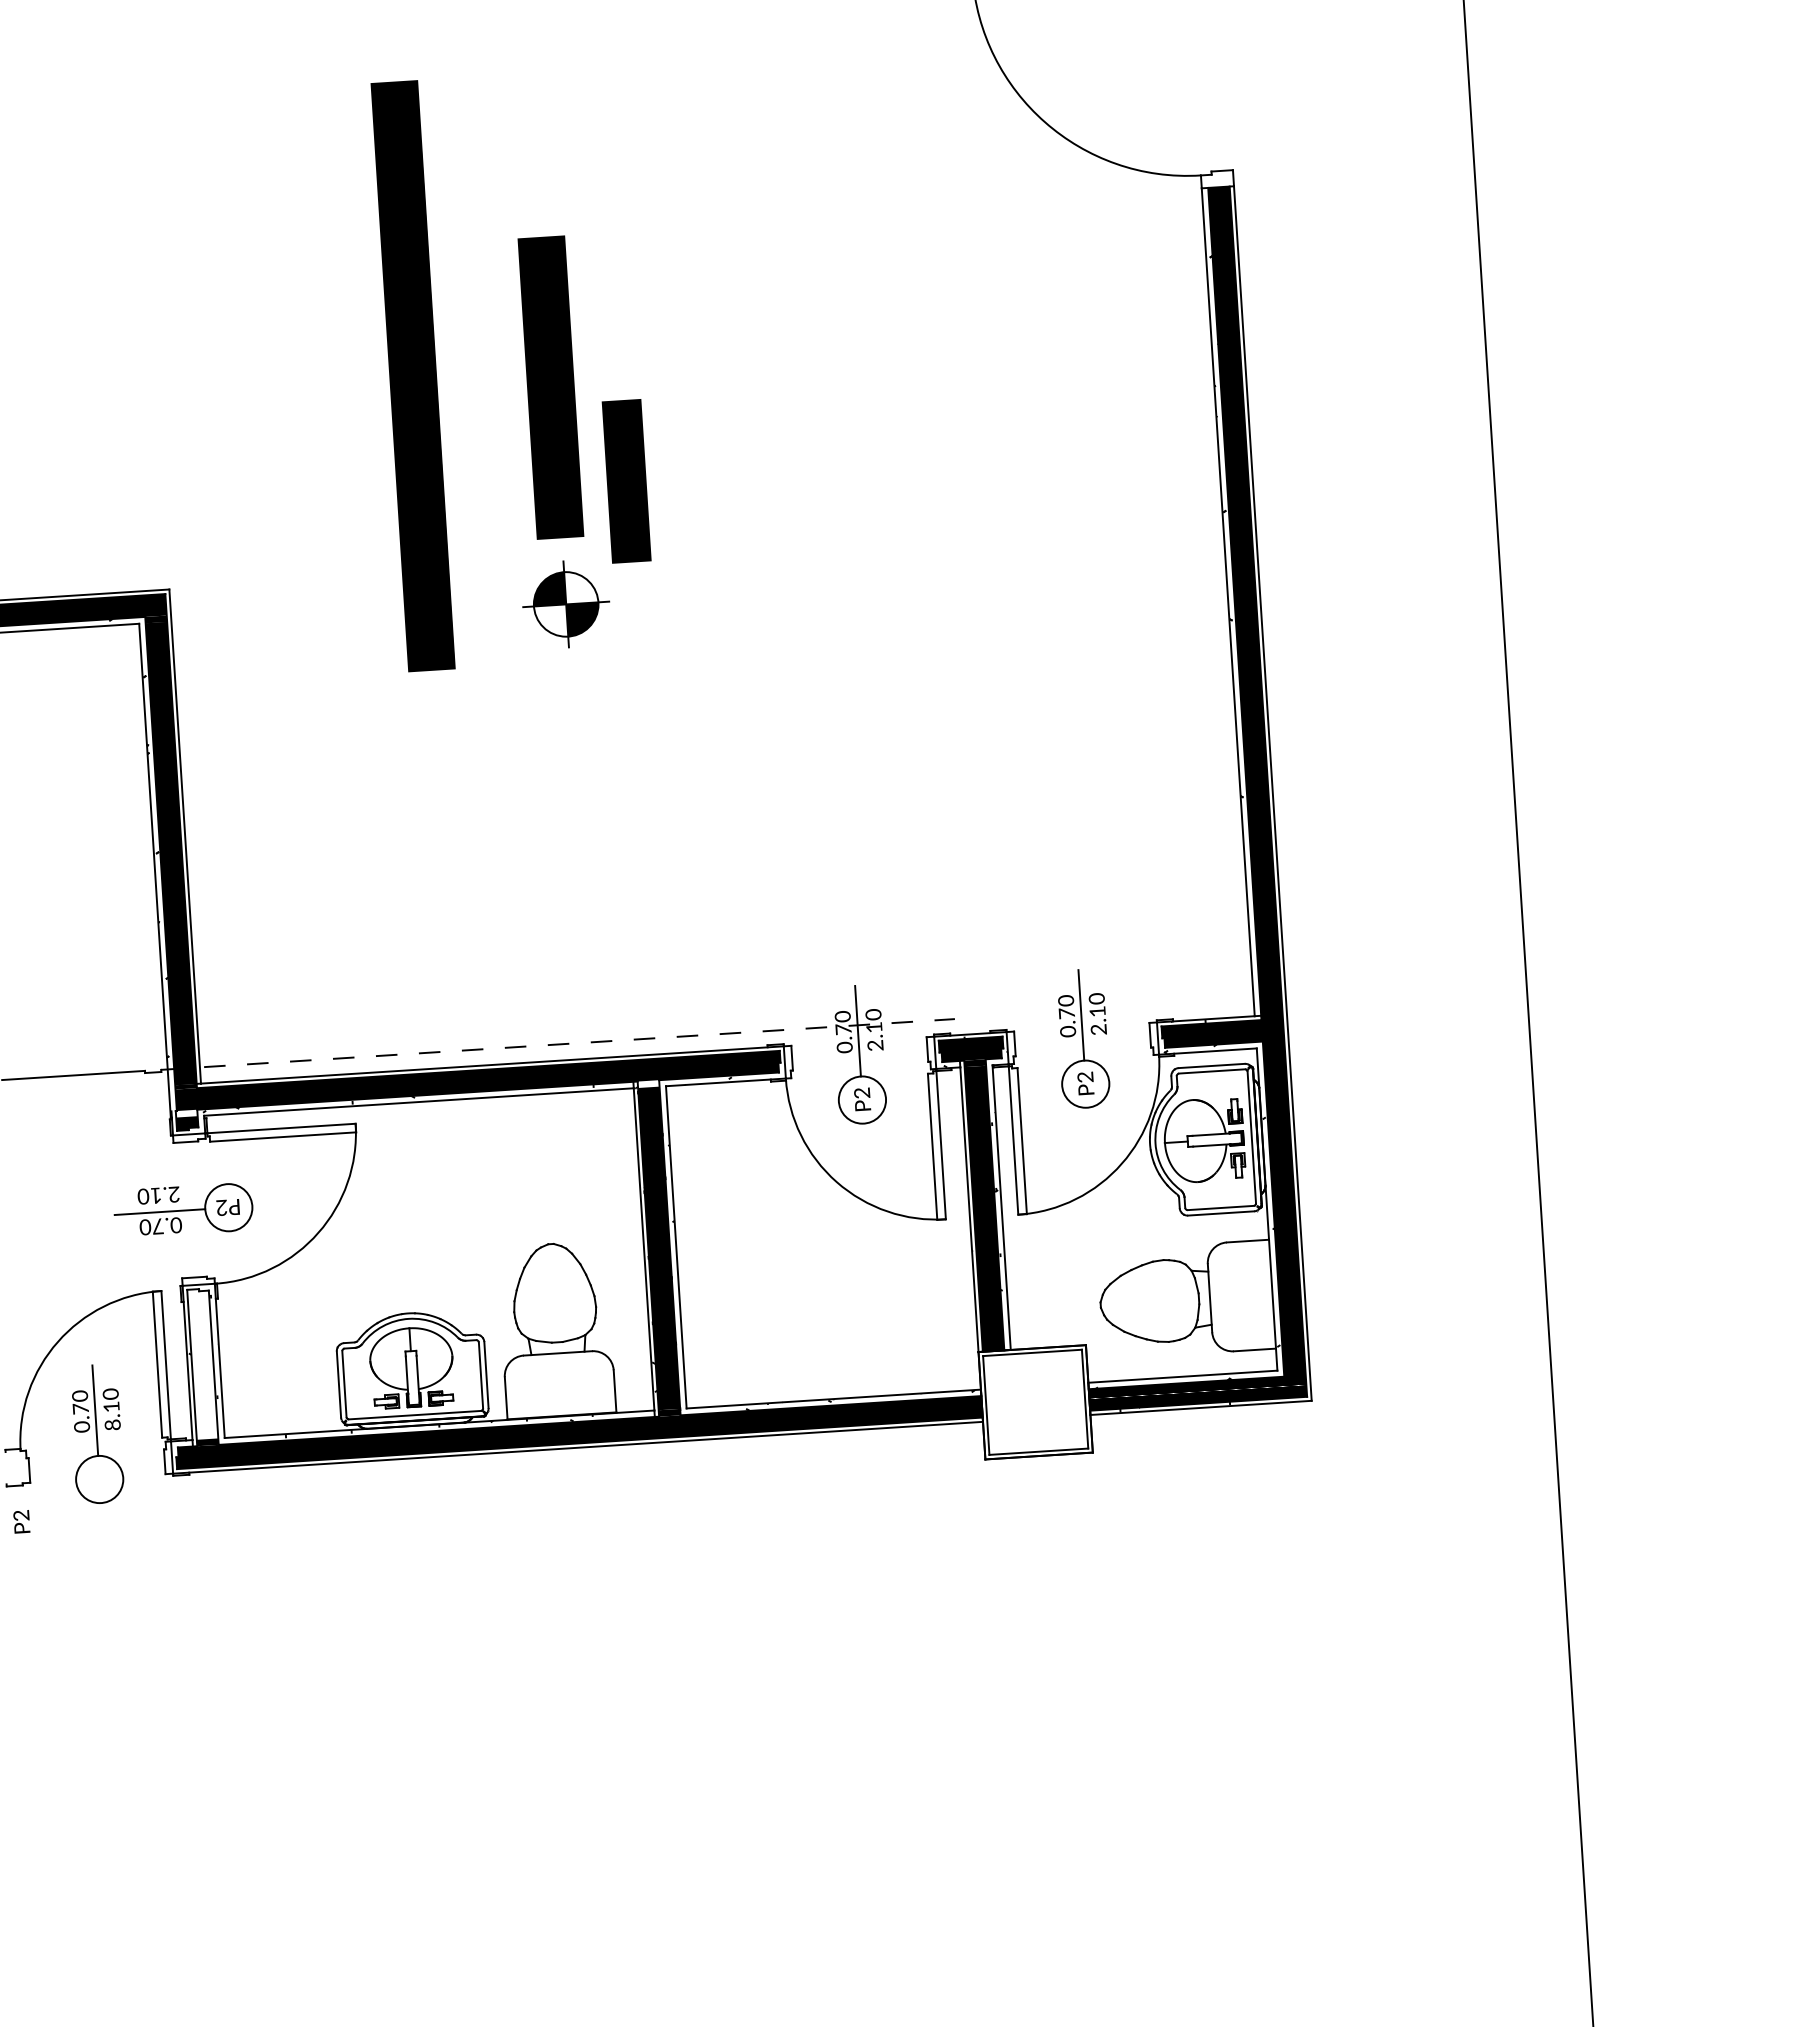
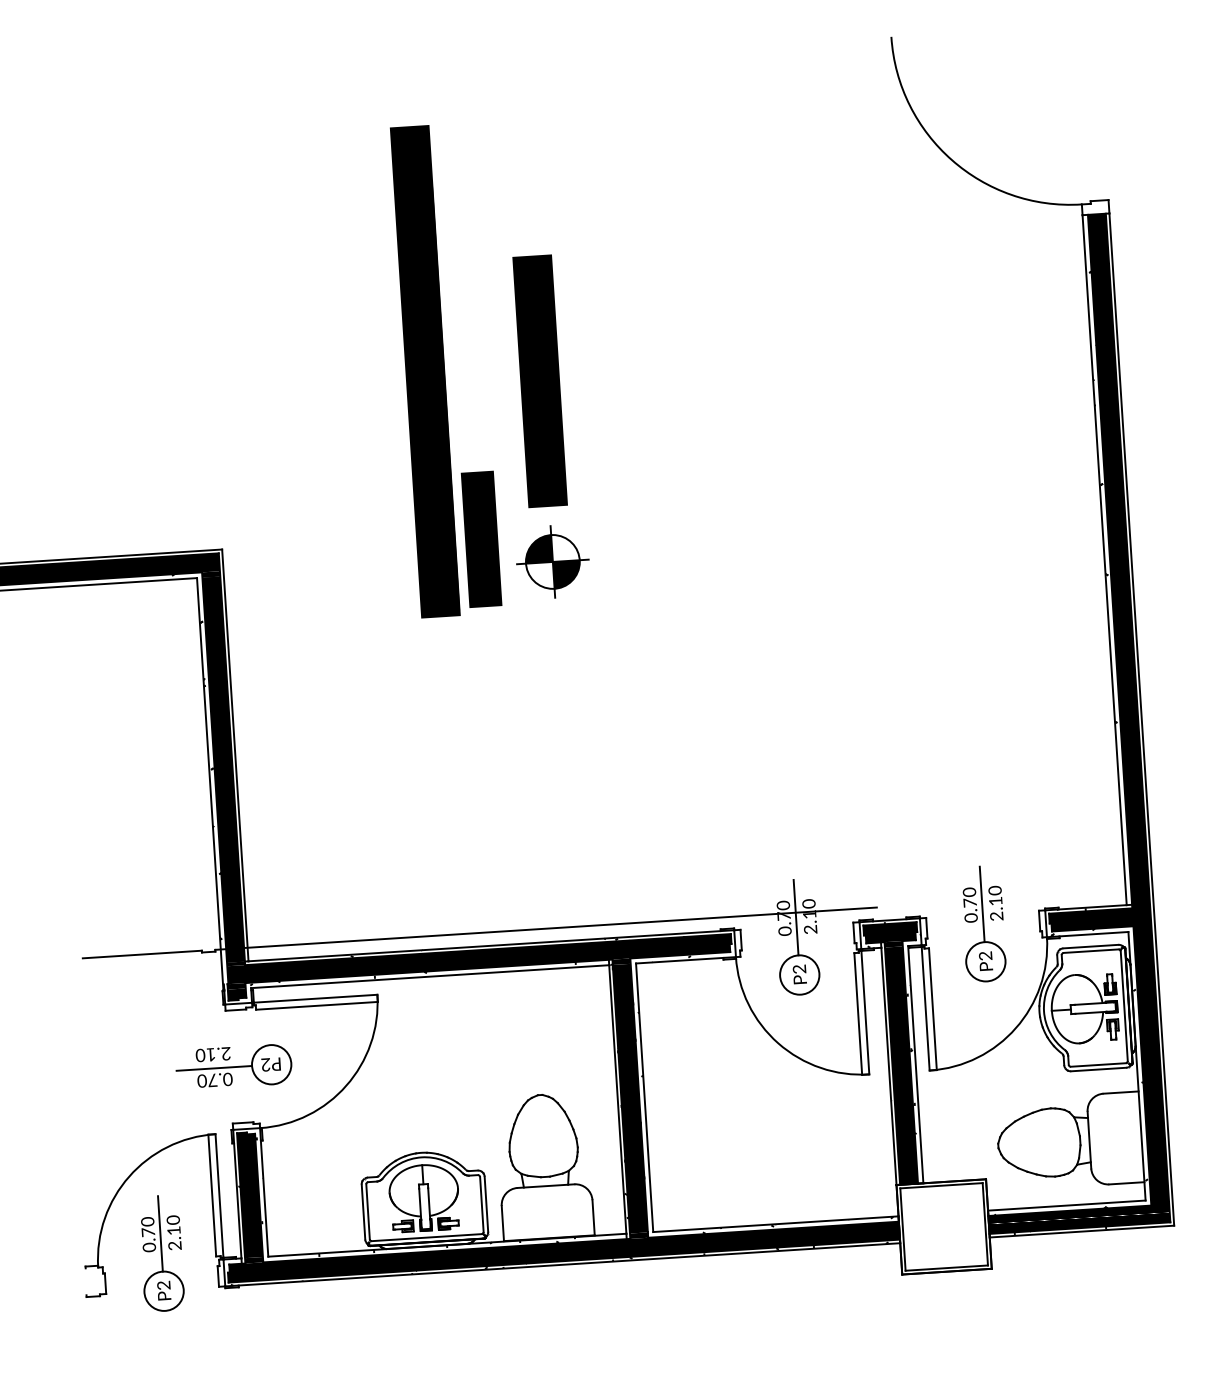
text: (626, 481) -> (481, 539), moved
line: (558, 1044) -> (546, 928), dashed -> solid
hatch: (523, 1065) -> (517, 946), added
fill: (648, 1084) -> (621, 962), added
fill: (186, 1113) -> (236, 986), added
fill: (202, 1364) -> (249, 1195), added
text: (113, 1424) -> (175, 1245), 8.10 -> 2.10
hatch: (573, 1446) -> (558, 1263), added
text: (21, 1521) -> (163, 1290), moved

